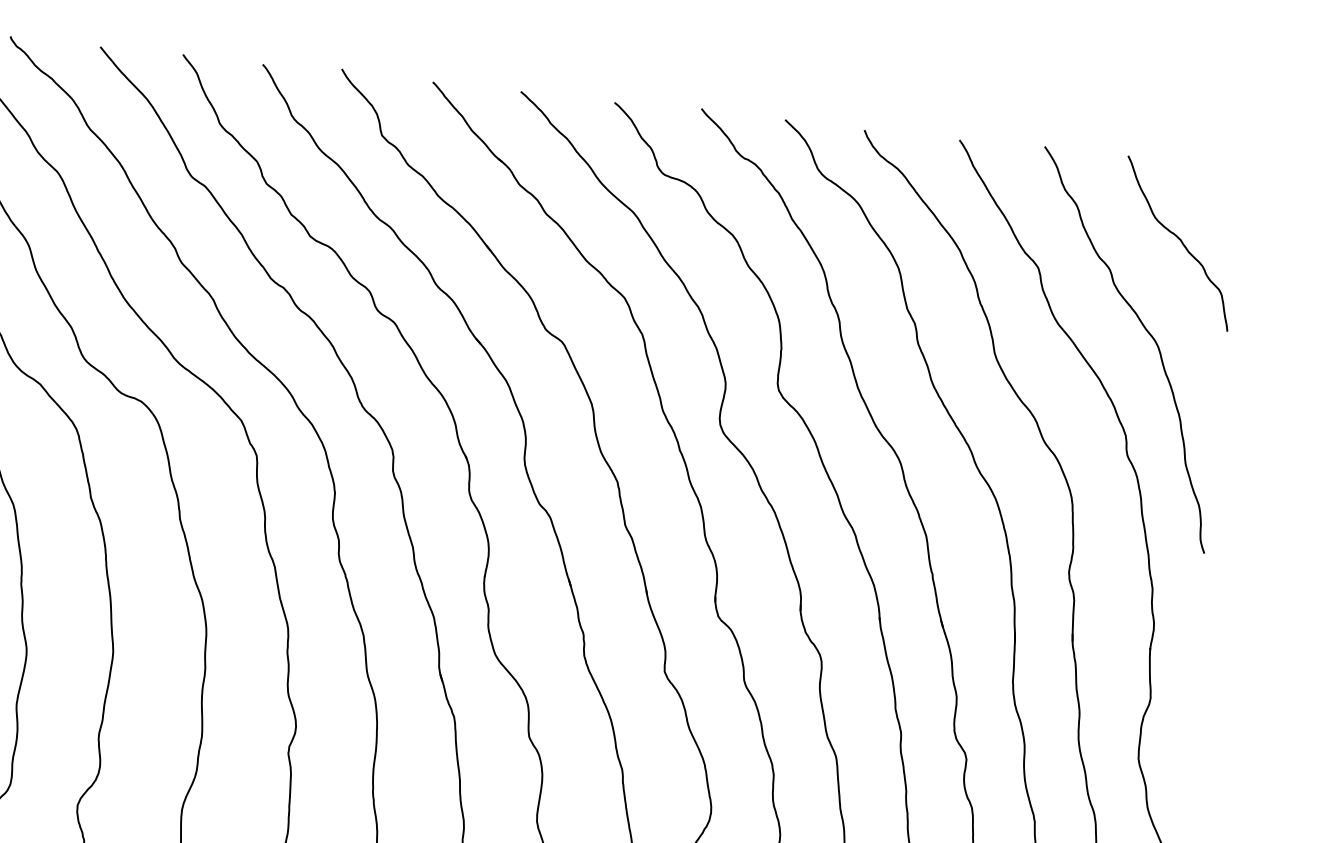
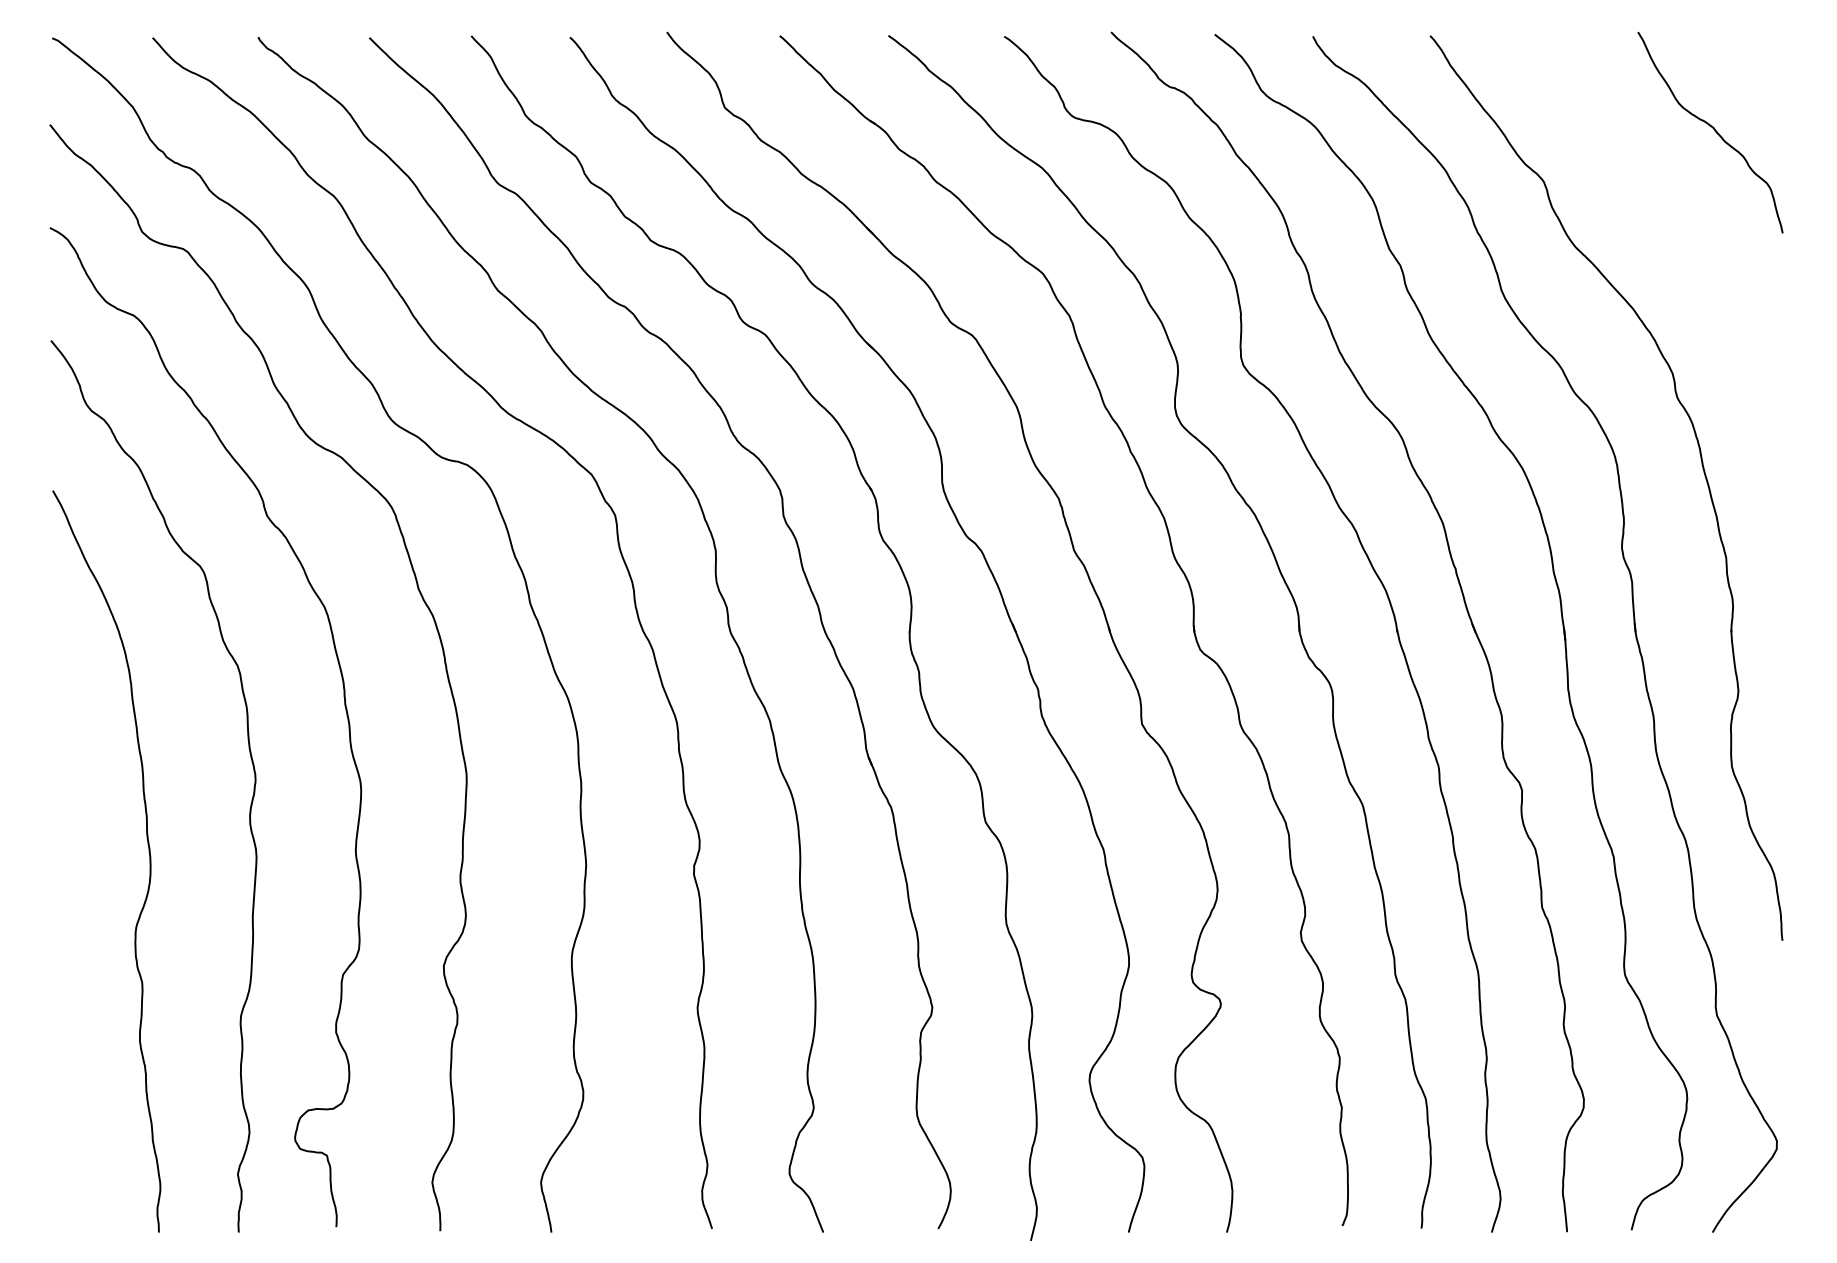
curve: (1146, 331) -> (1684, 244), removed

